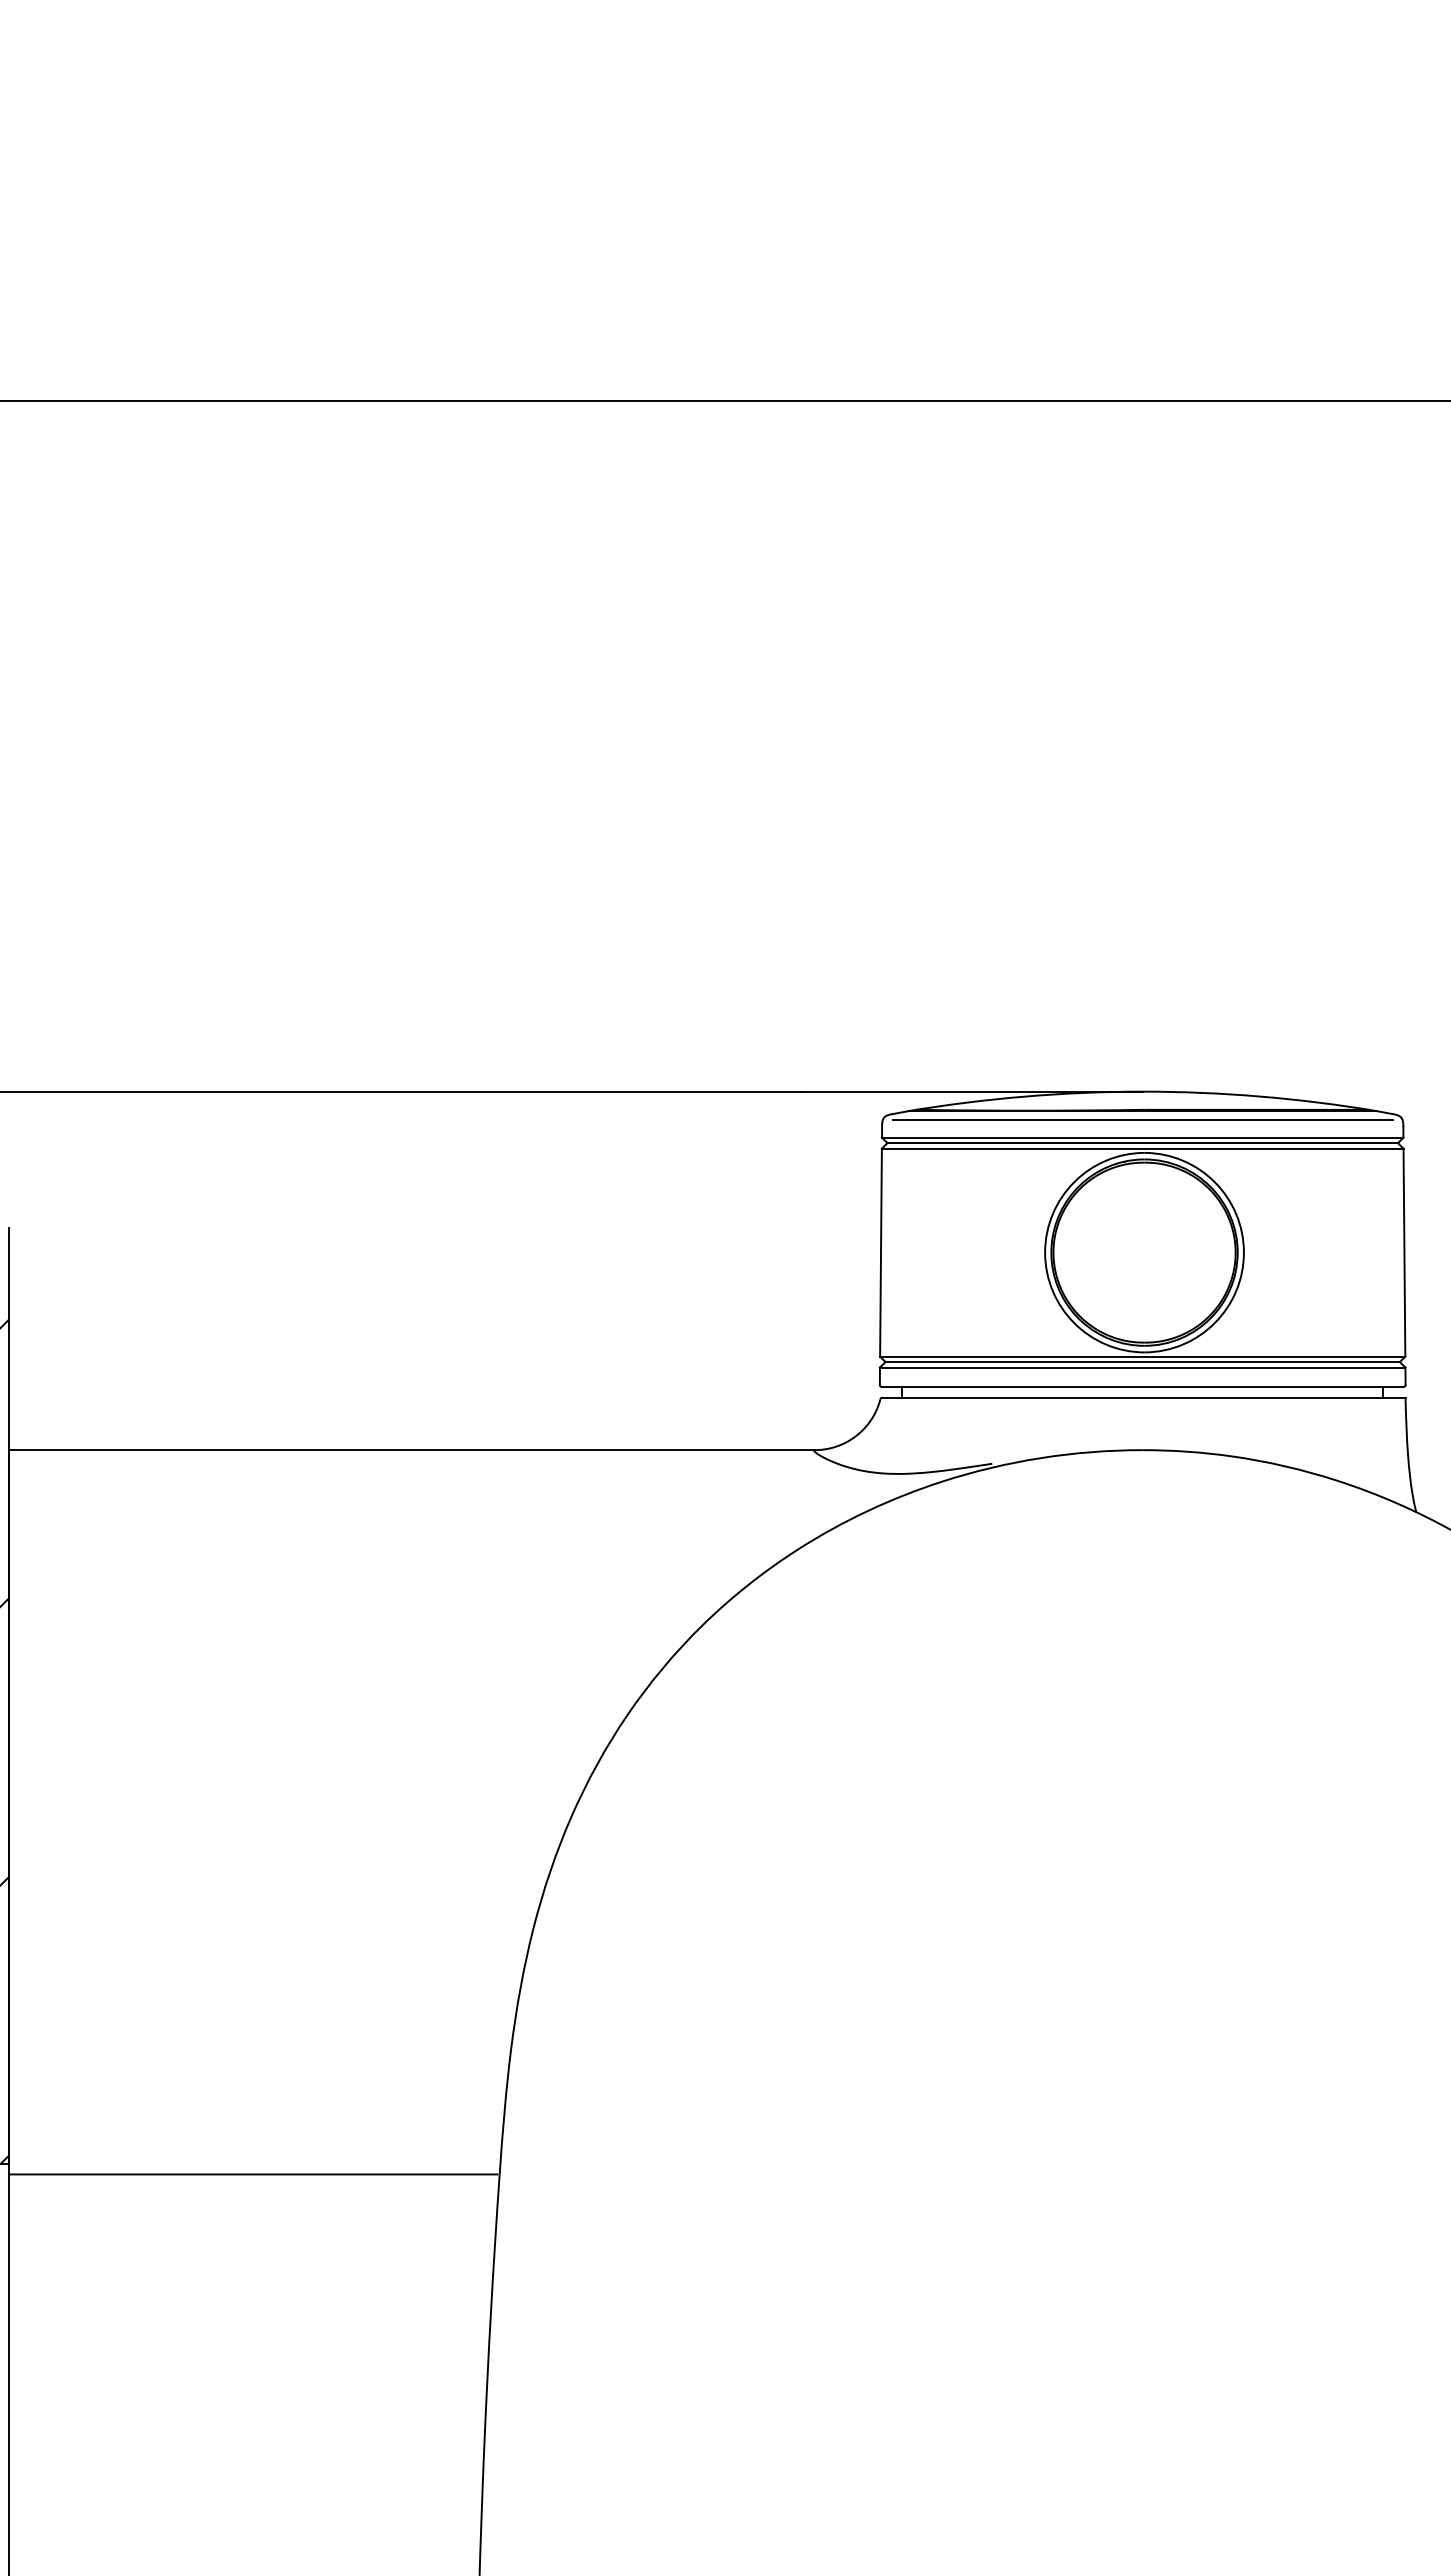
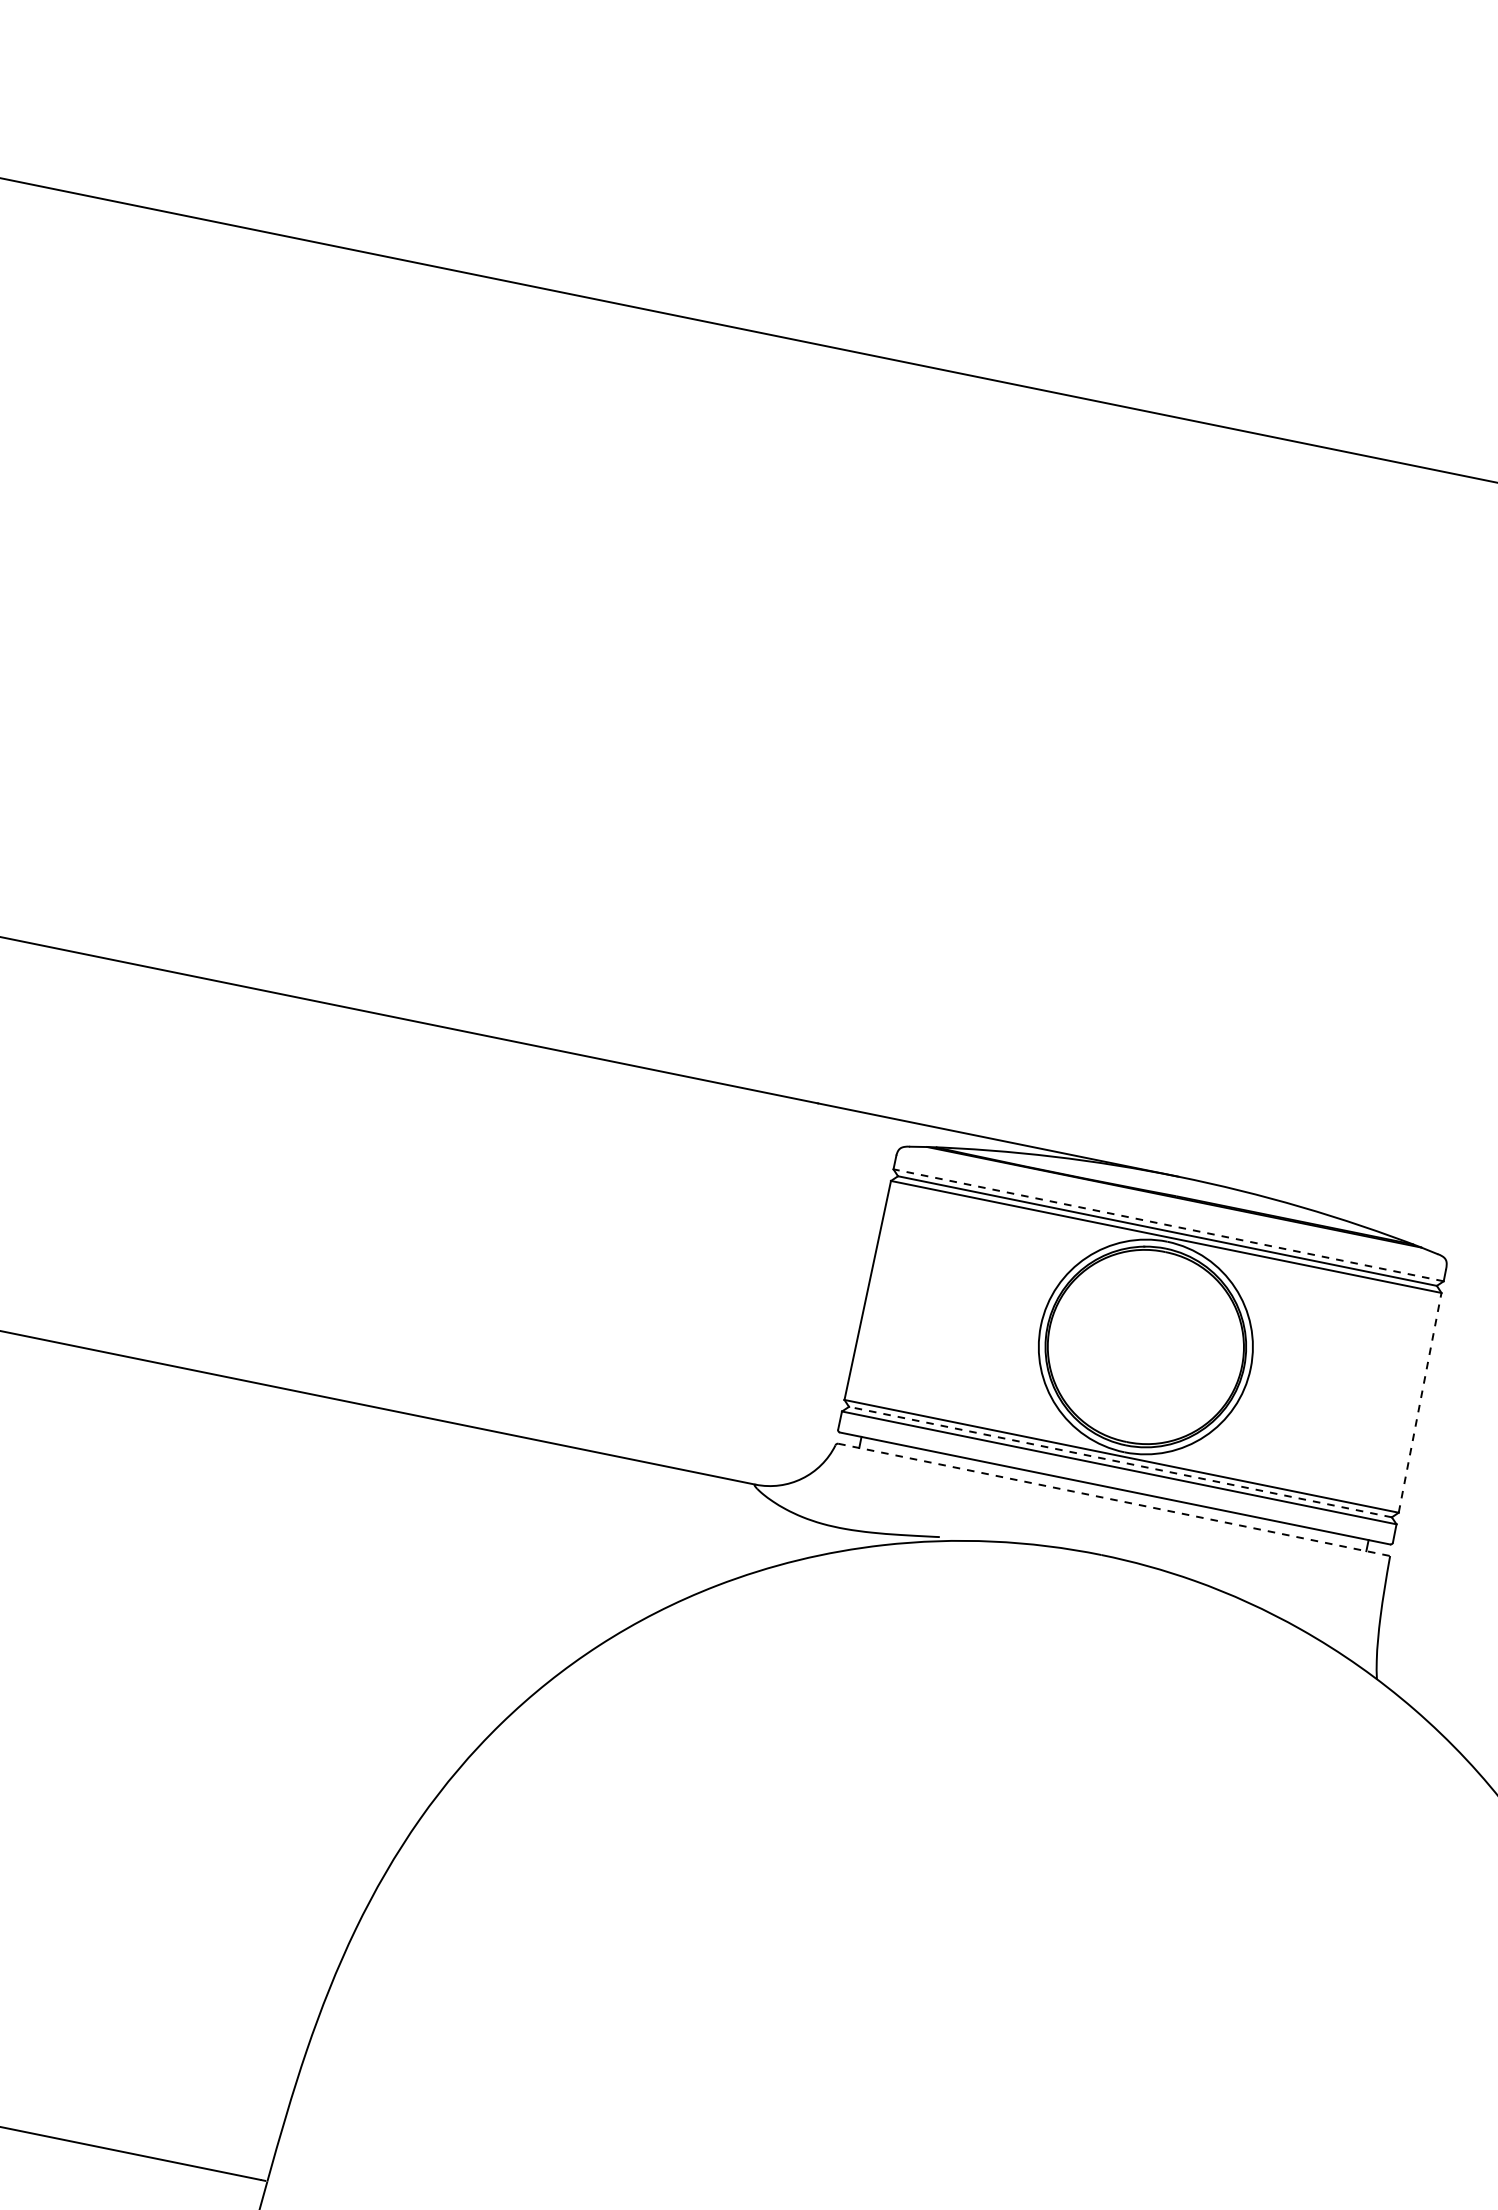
line: (1142, 1119) -> (1172, 1206), removed
line: (1142, 1137) -> (1168, 1225), solid -> dashed
line: (1404, 1252) -> (1420, 1402), solid -> dashed
line: (1142, 1362) -> (1120, 1462), solid -> dashed
line: (1144, 1397) -> (1114, 1499), solid -> dashed

